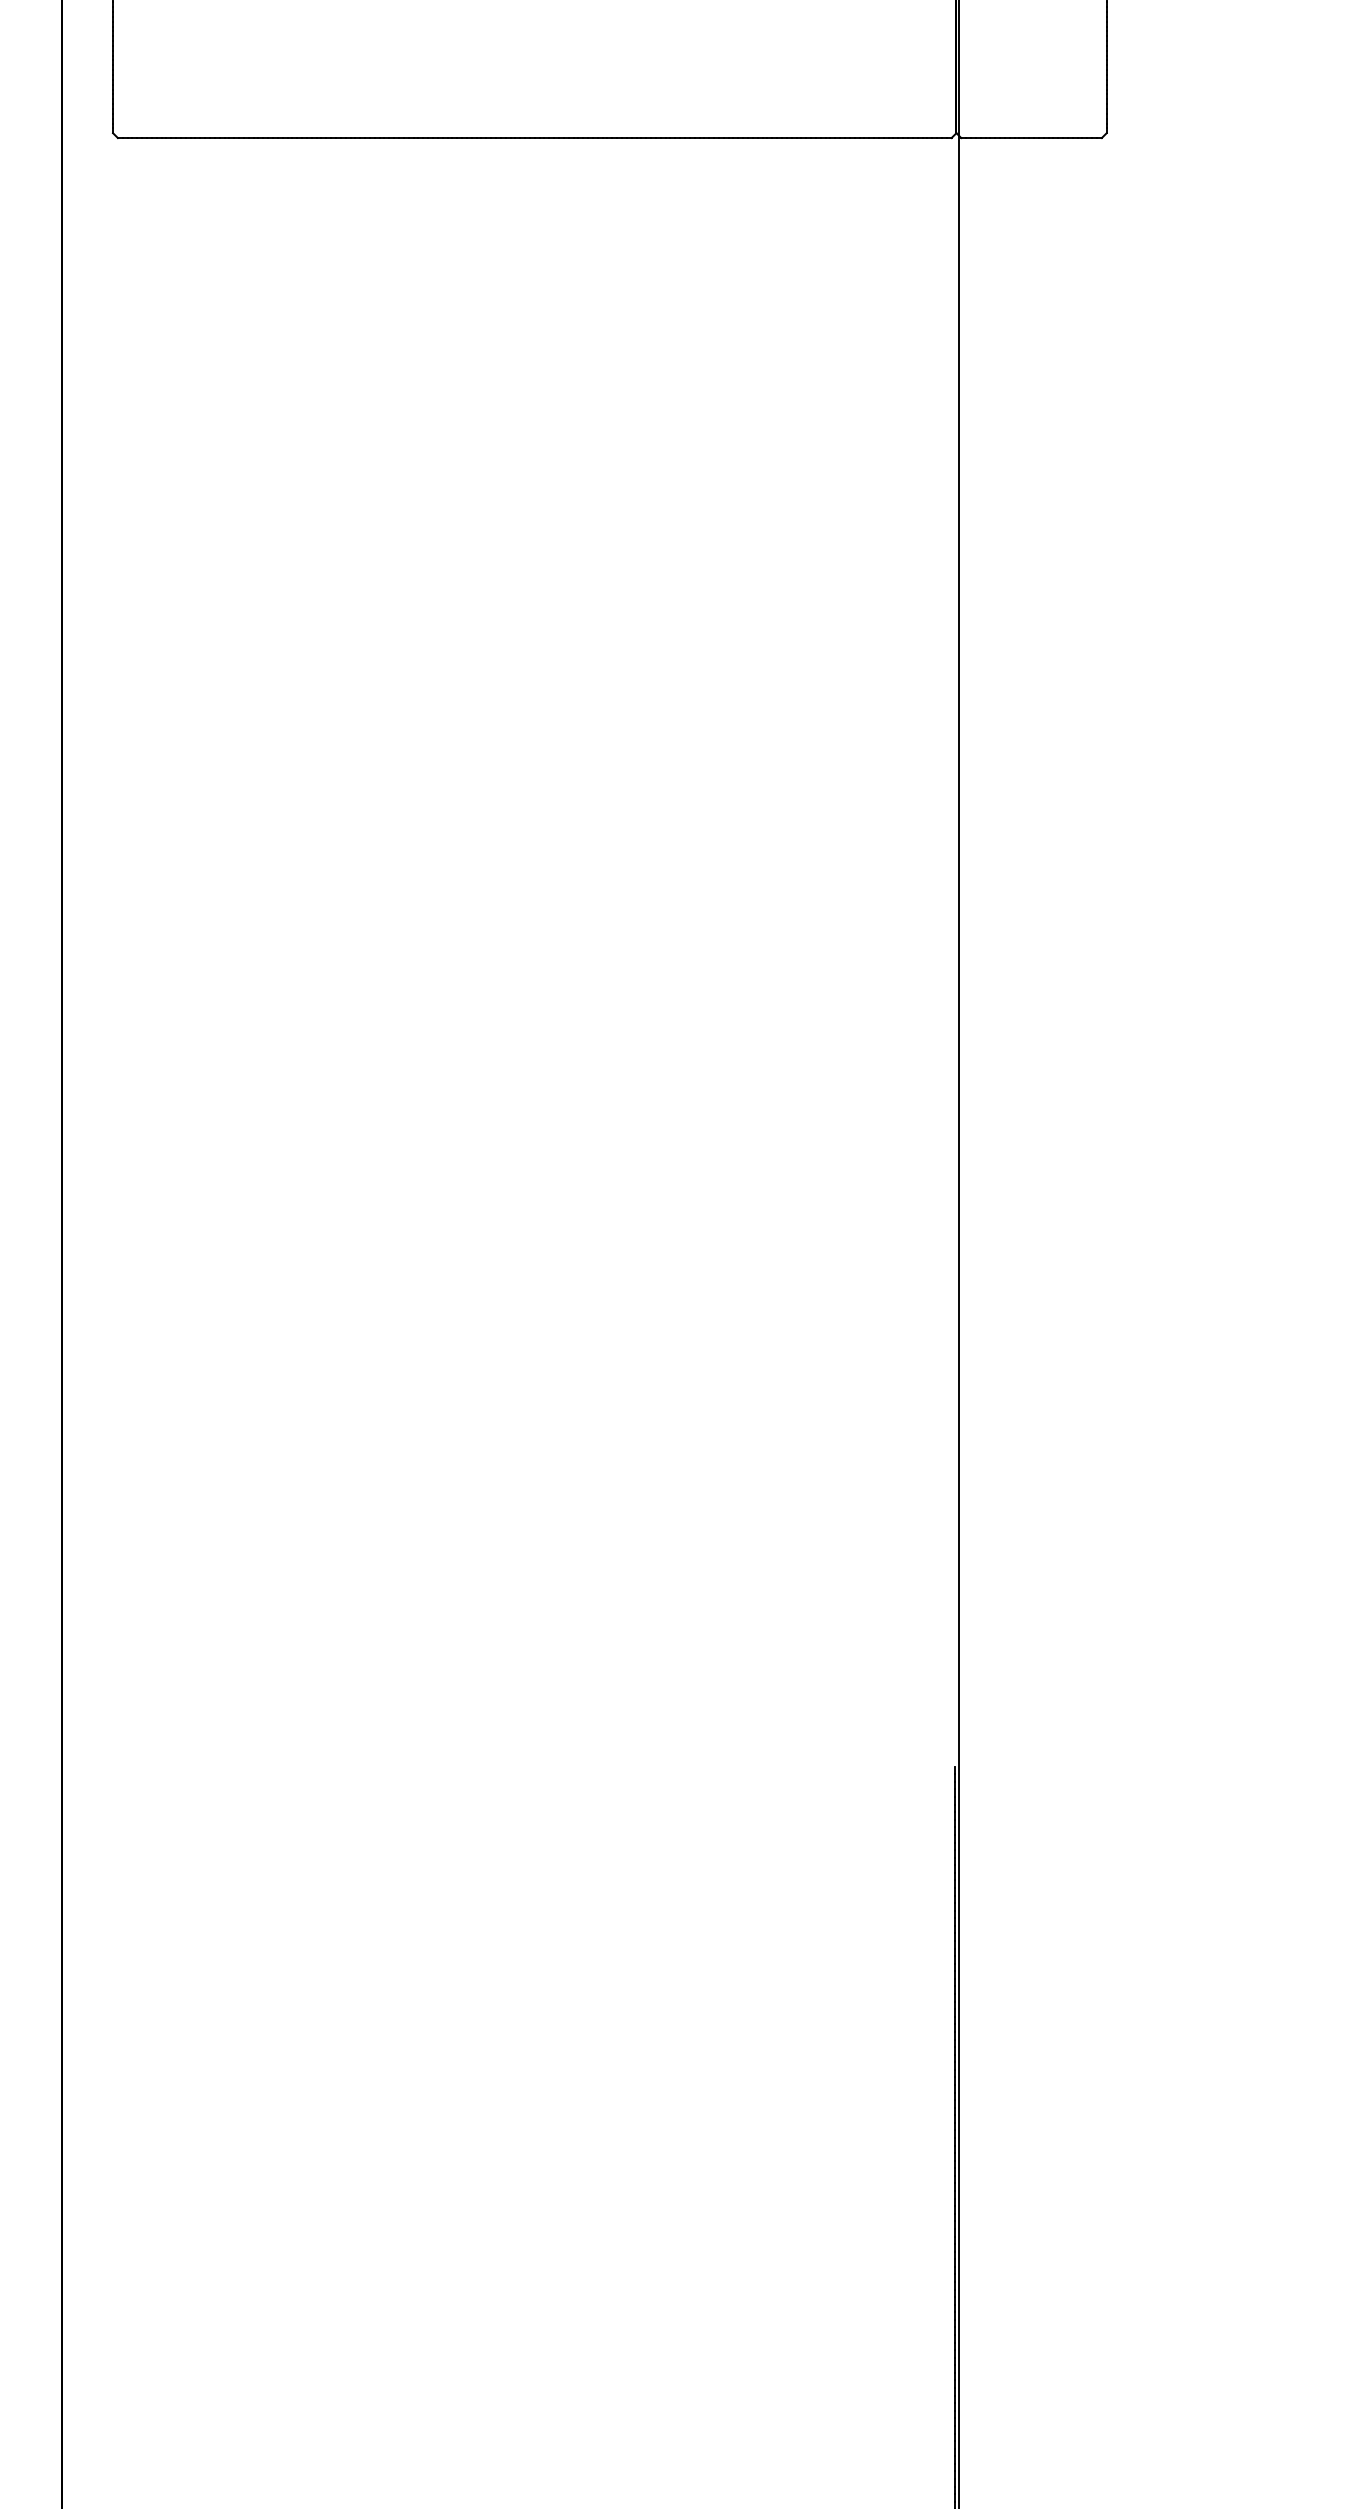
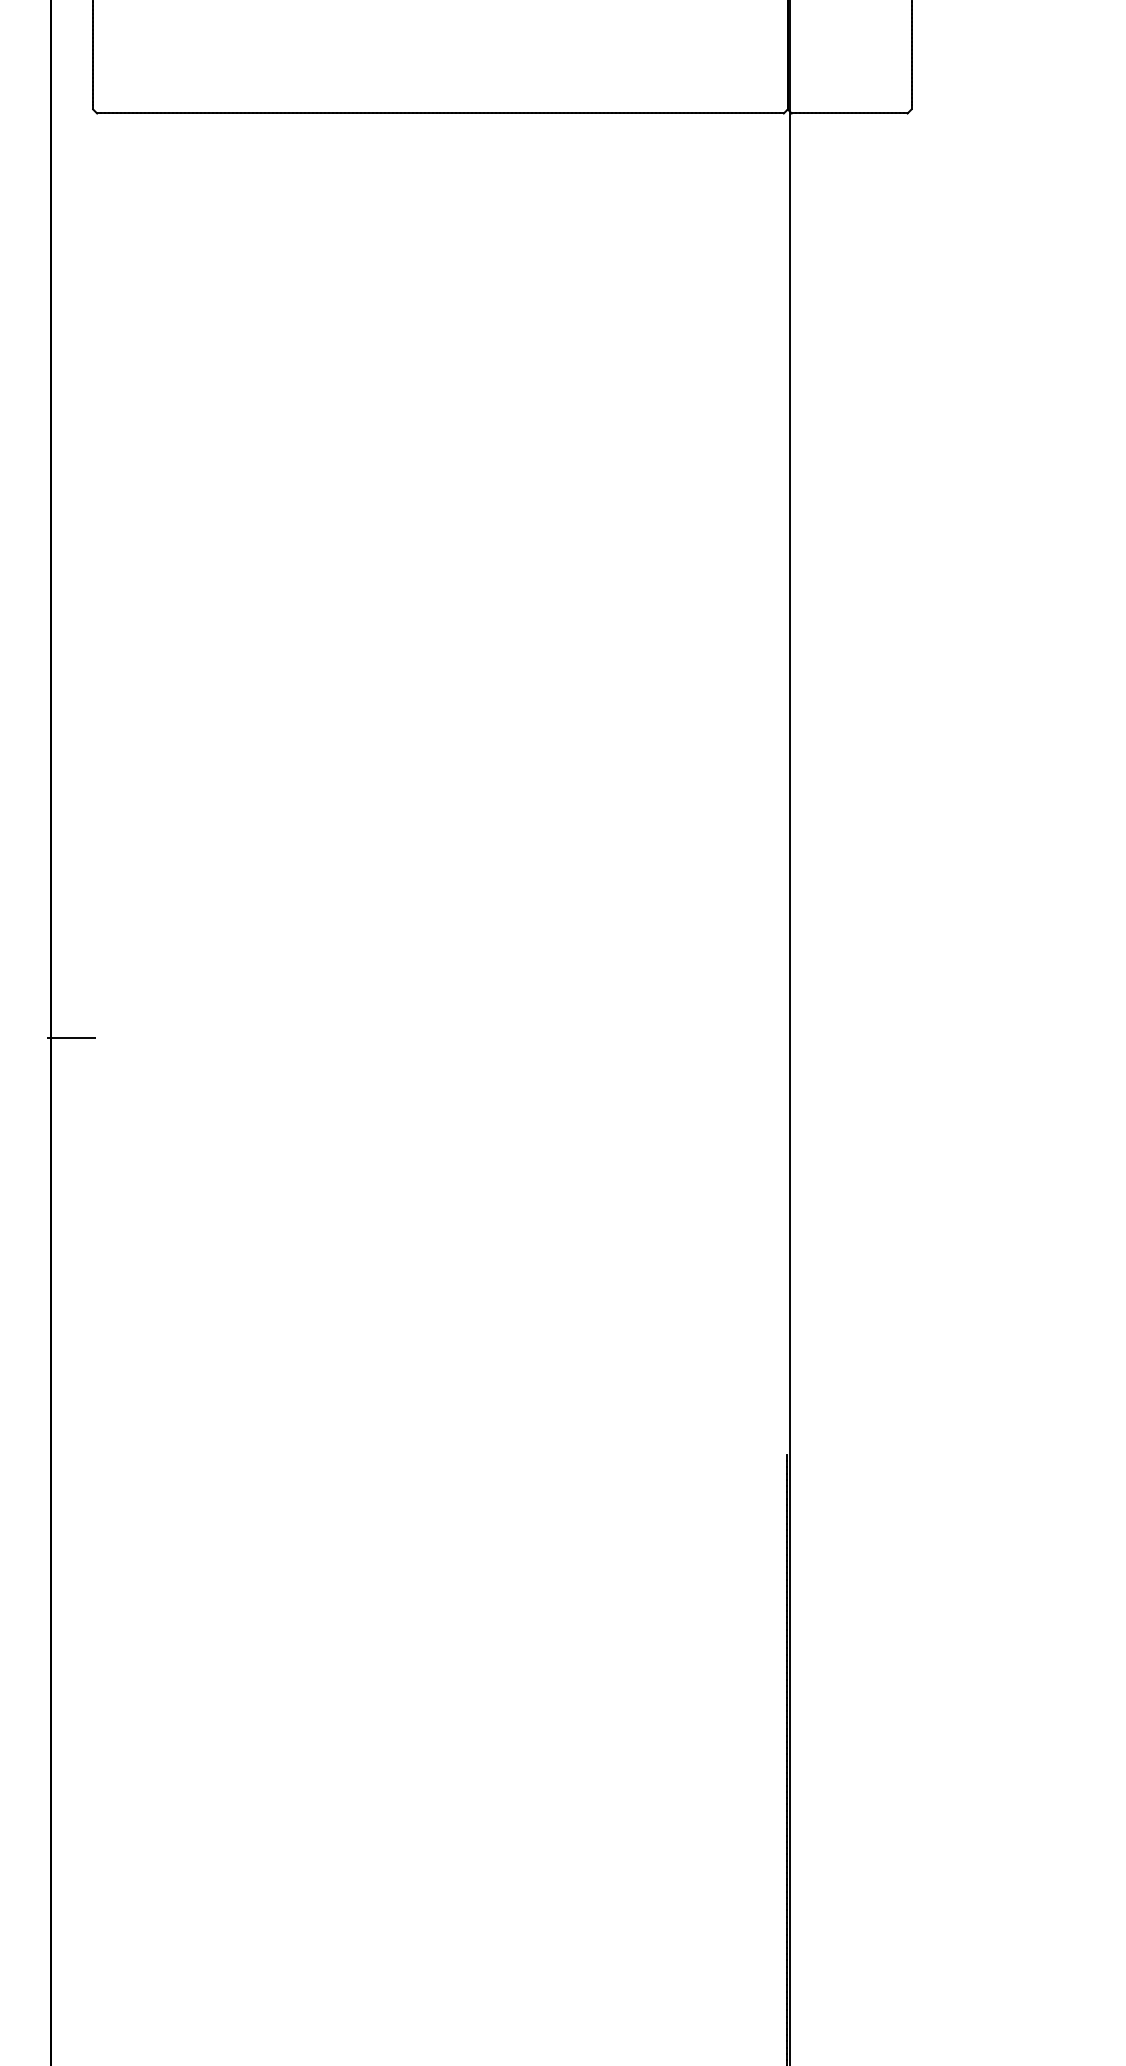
line: (86, 1260) -> (71, 1037), added

